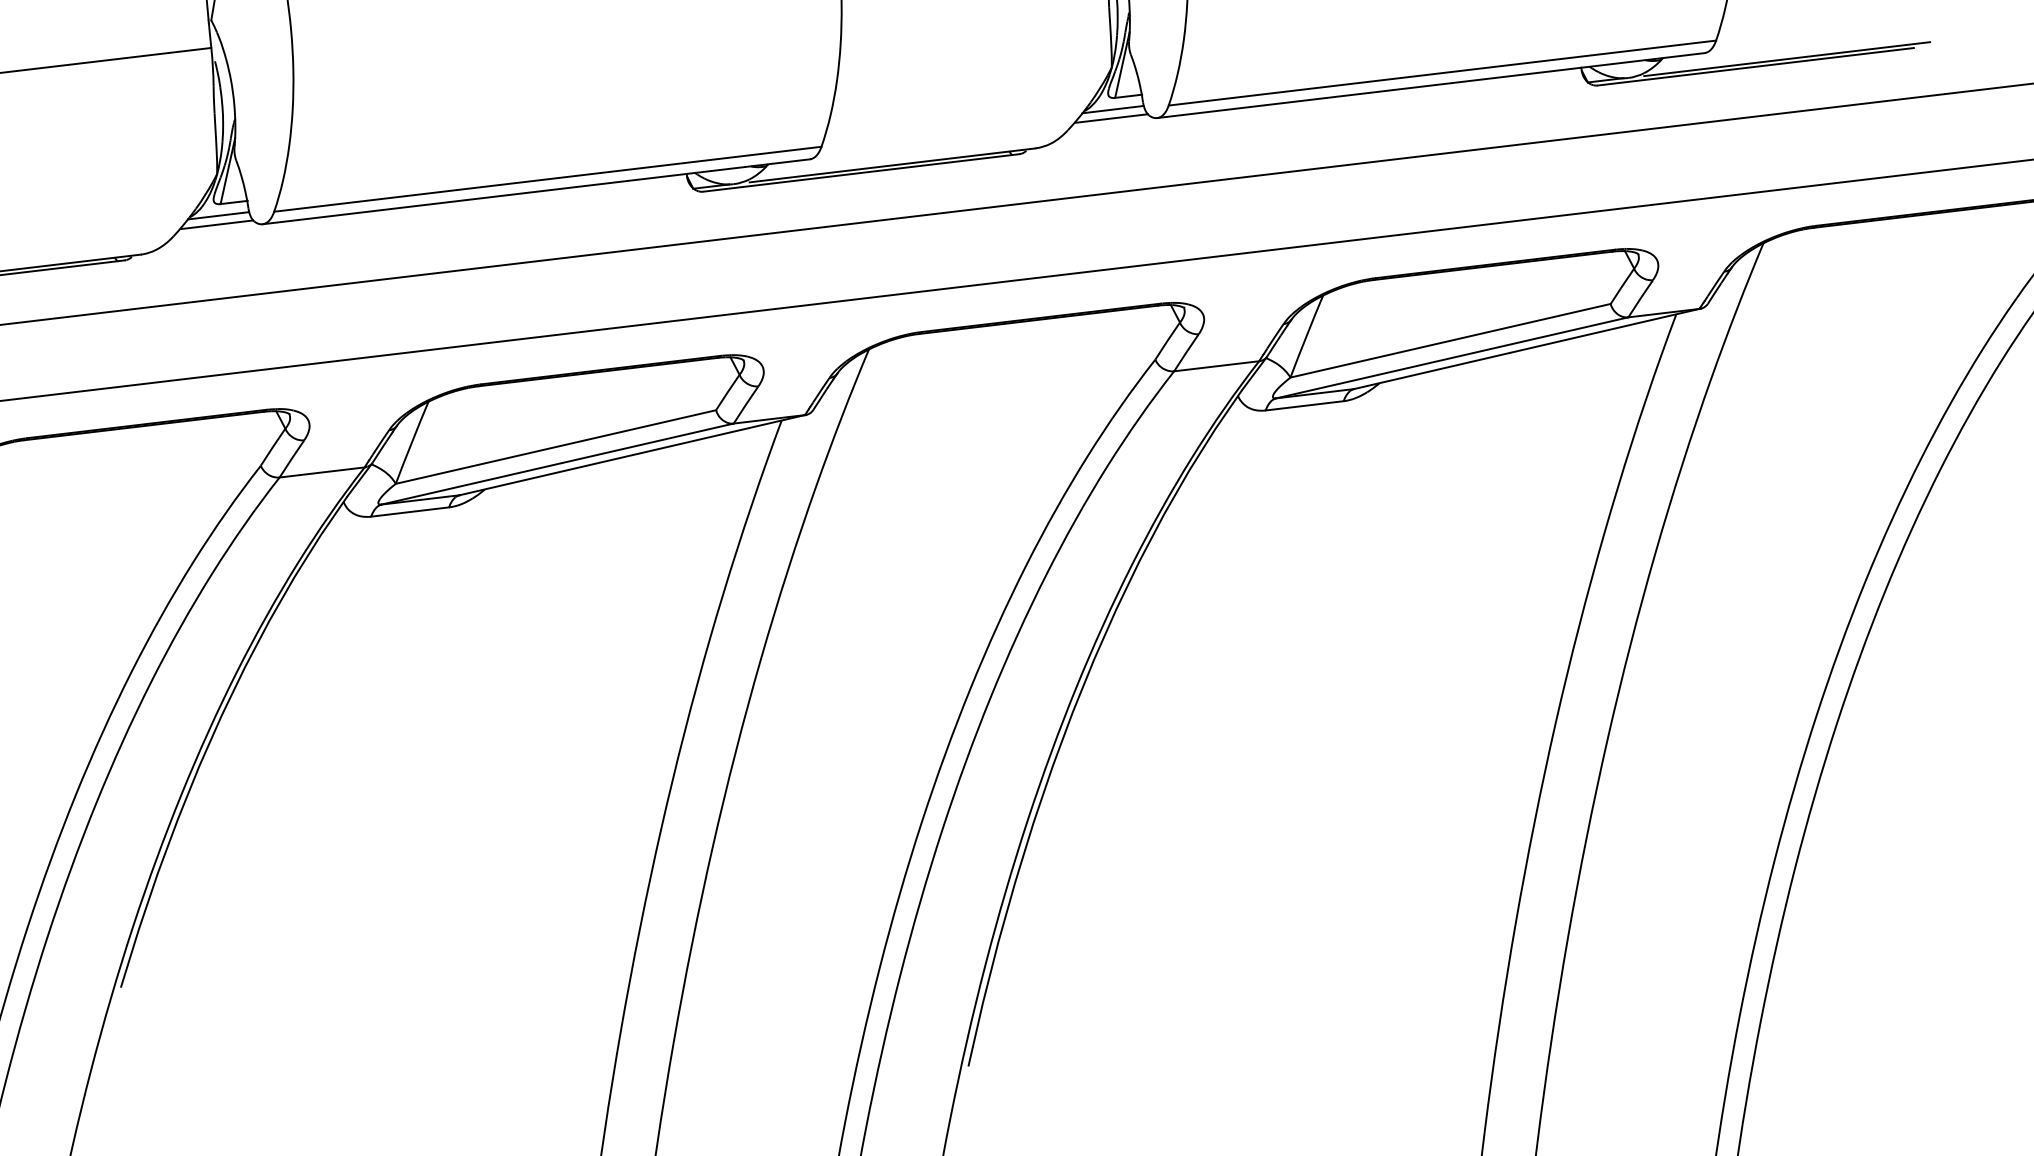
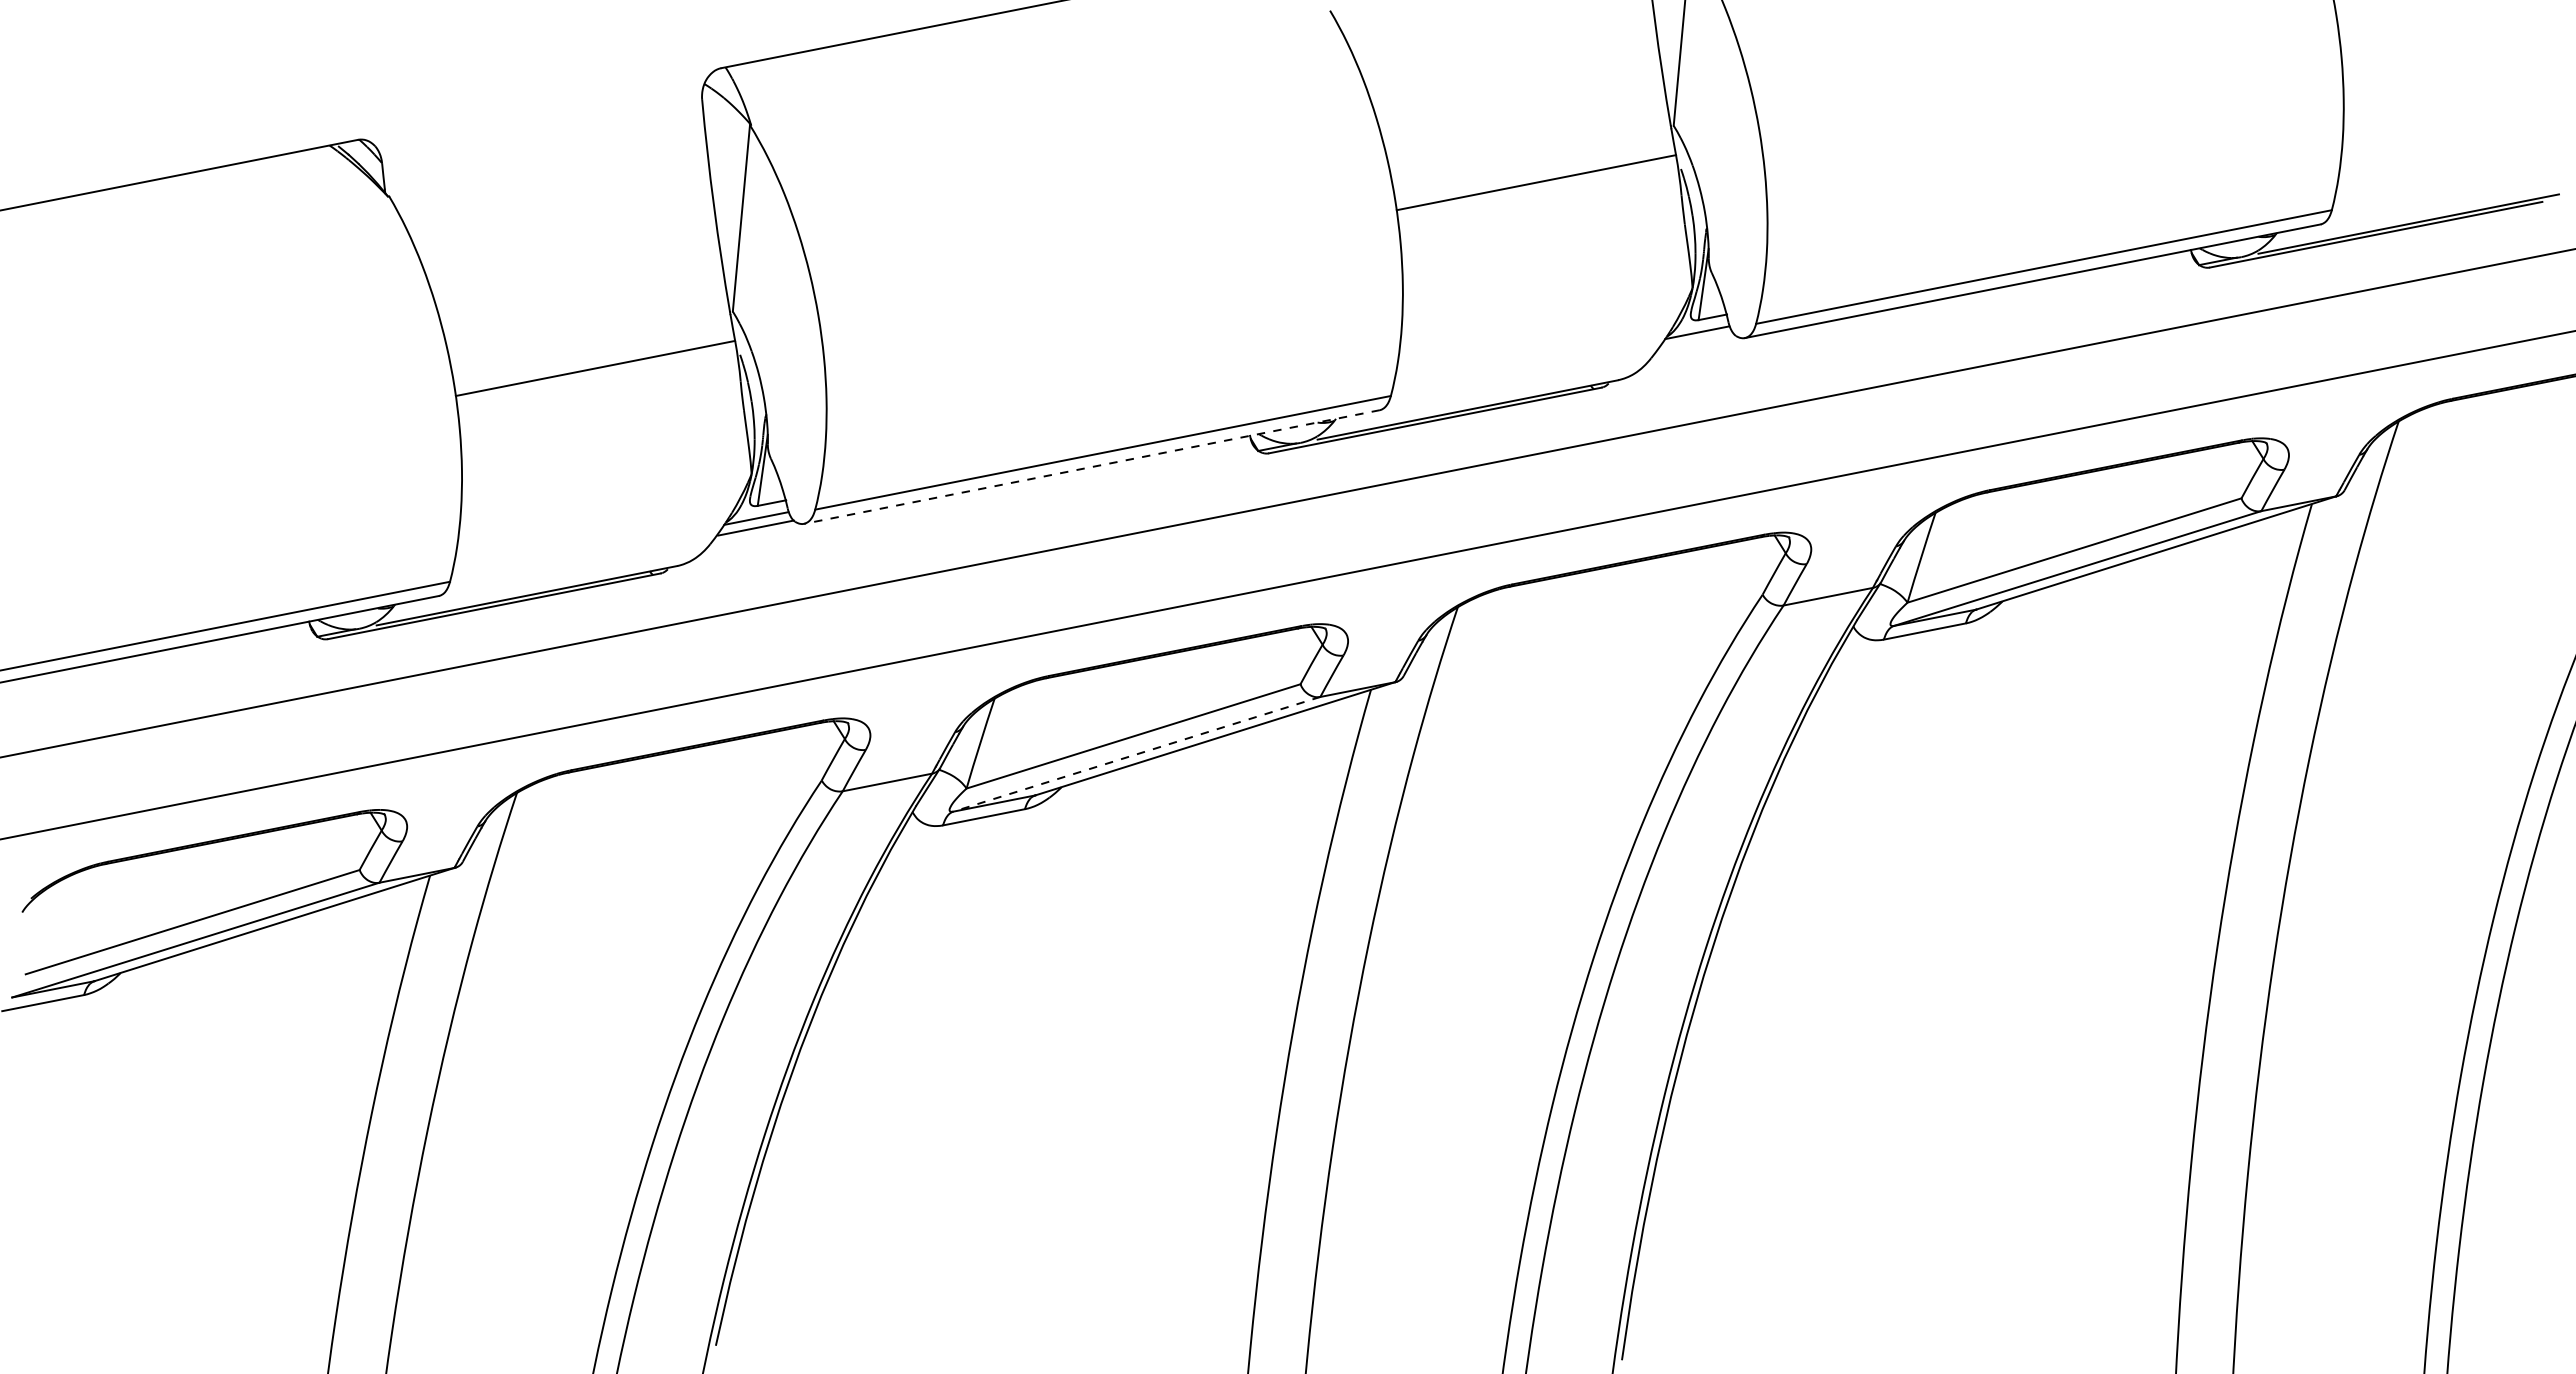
line: (1111, 117) -> (1696, 341), removed
line: (535, 192) -> (1091, 467), solid -> dashed
line: (557, 464) -> (1136, 754), solid -> dashed

